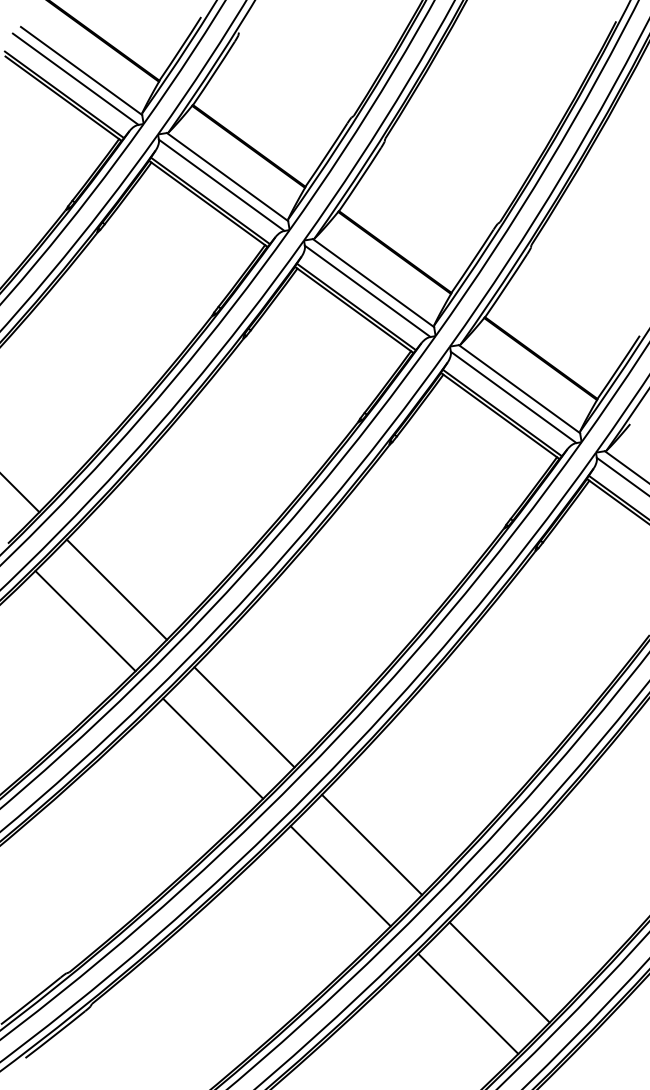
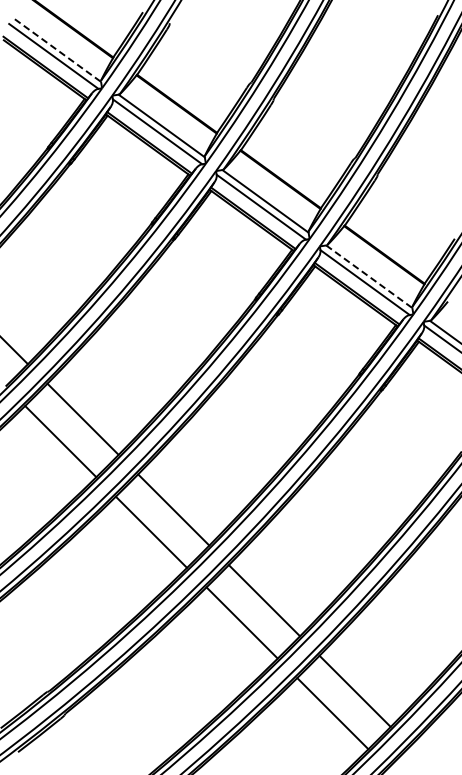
line: (82, 70) -> (58, 50), solid -> dashed
line: (519, 390) -> (369, 277), solid -> dashed

